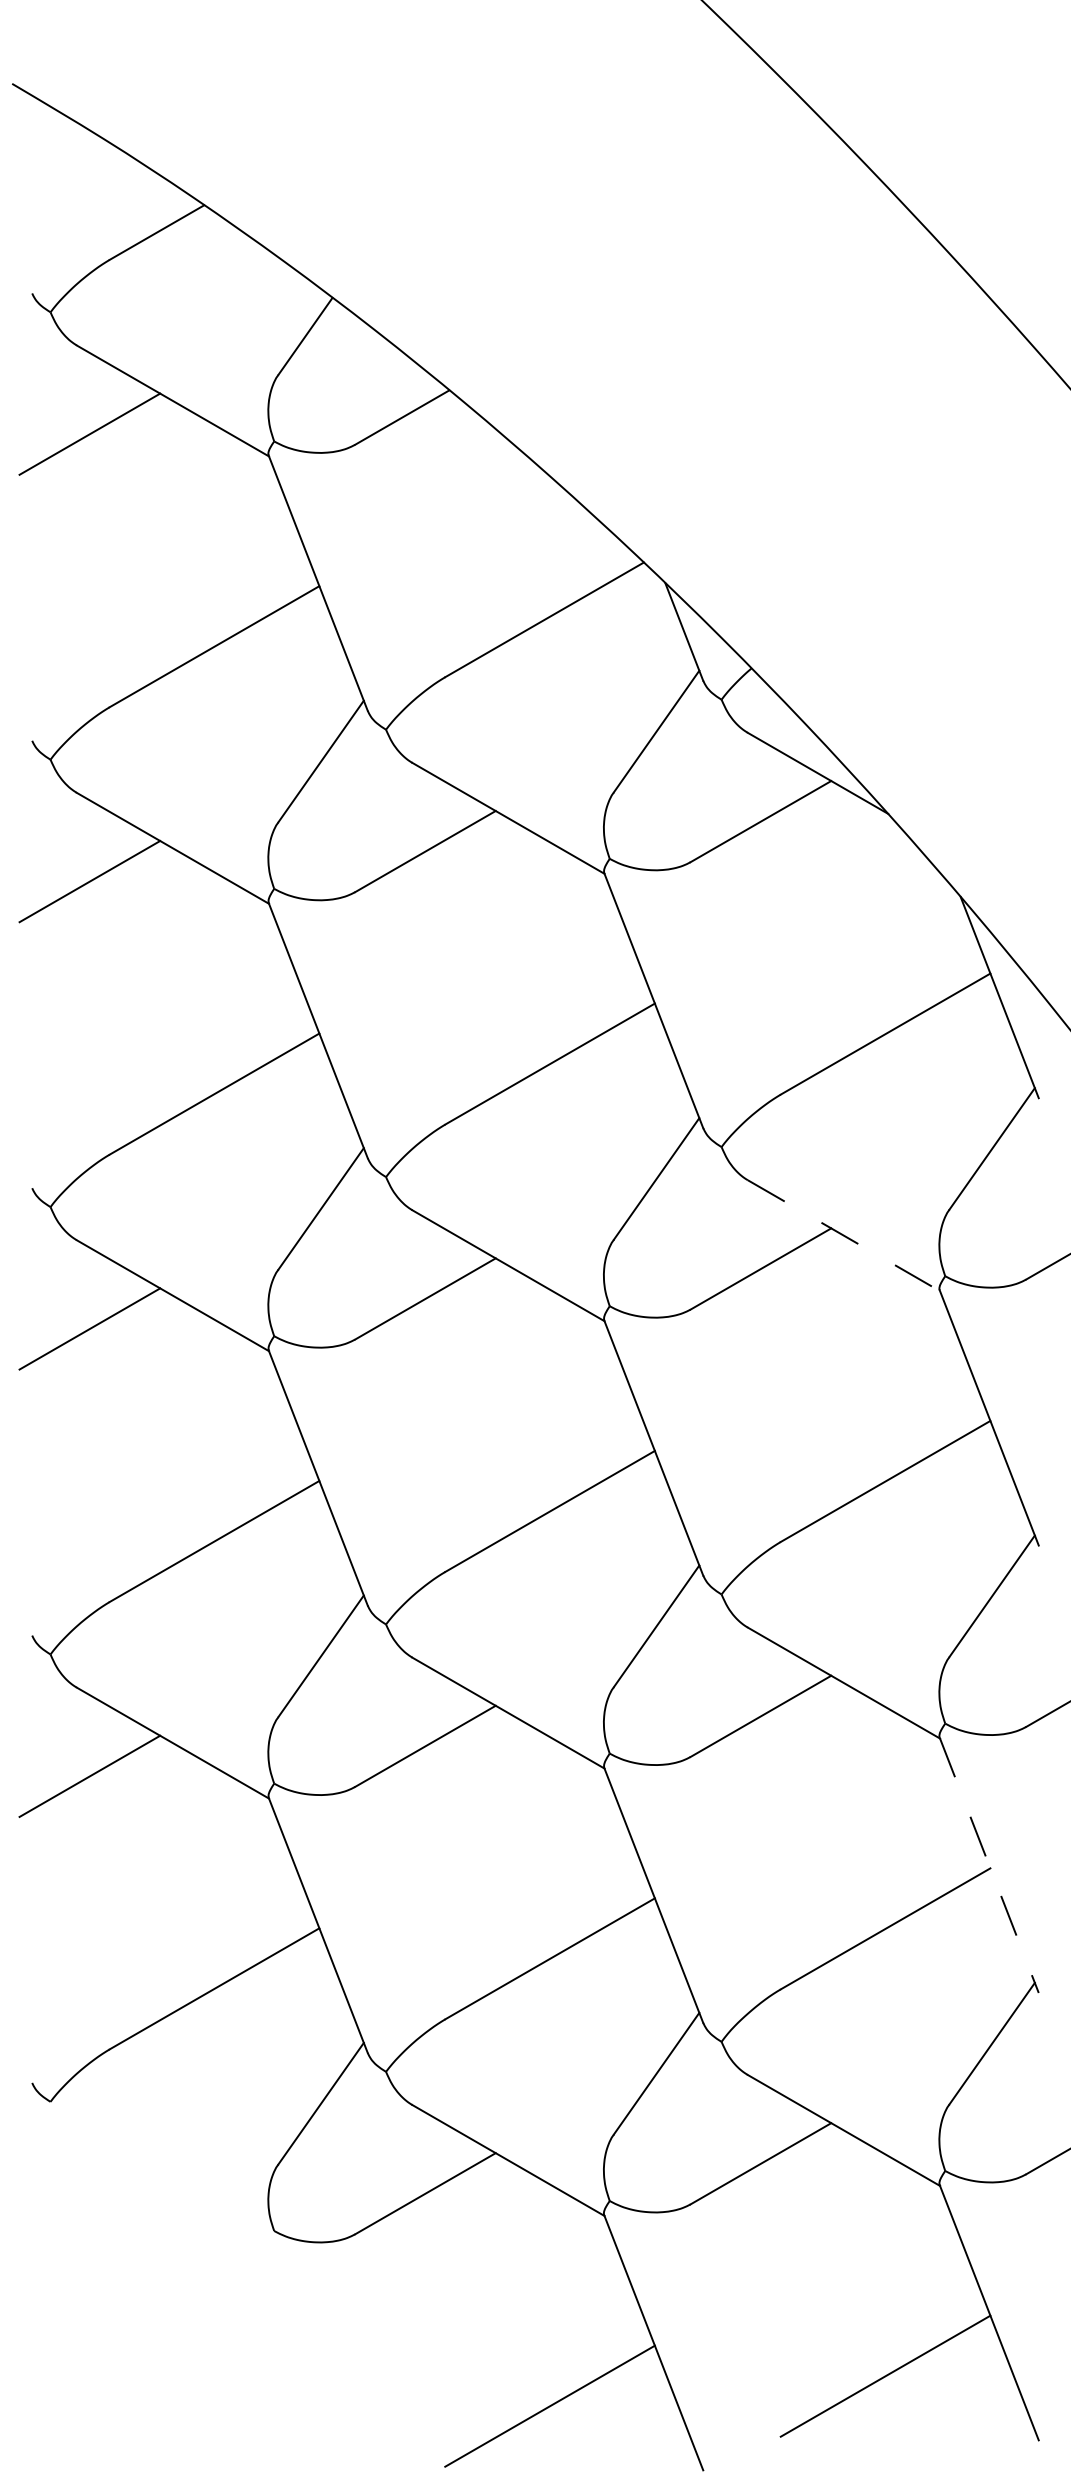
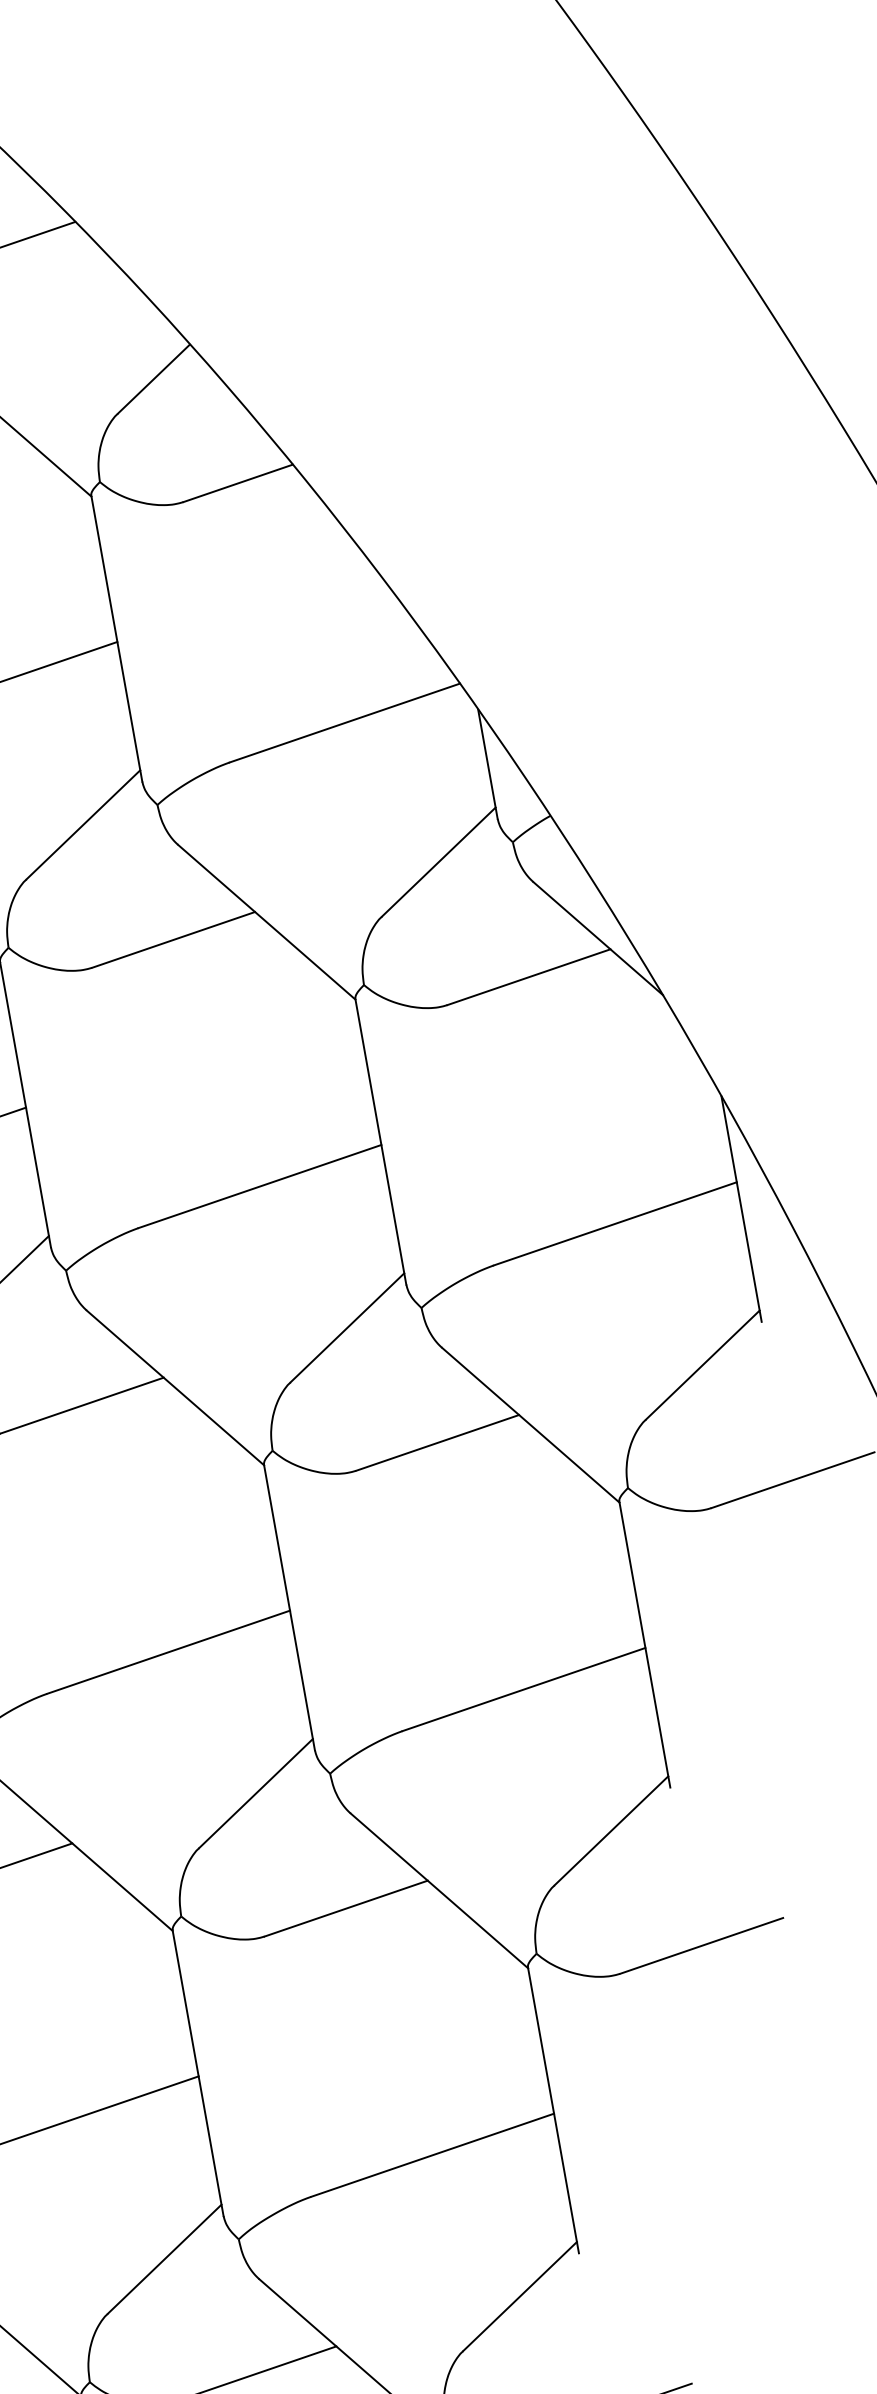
line: (843, 1235) -> (530, 1424), dashed -> solid
line: (989, 1865) -> (553, 2110), dashed -> solid

